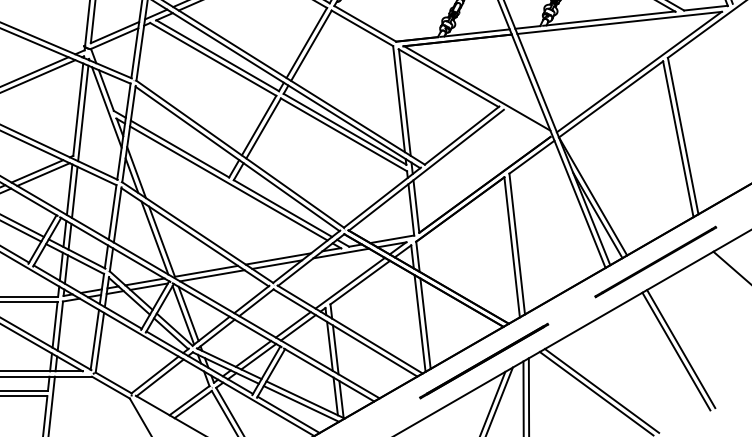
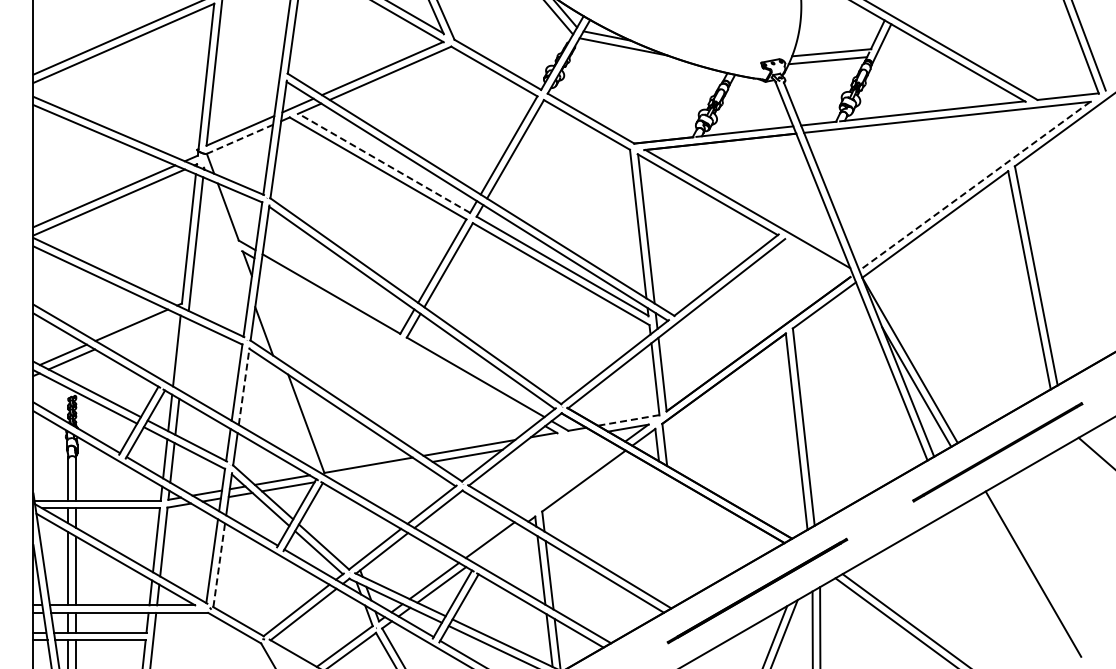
line: (115, 38) -> (240, 139), solid -> dashed
line: (217, 55) -> (383, 163), solid -> dashed
line: (639, 72) -> (974, 186), solid -> dashed
line: (106, 107) -> (228, 235), removed
line: (136, 172) -> (270, 326), removed
line: (43, 174) -> (140, 329), removed
line: (228, 183) -> (399, 342), removed
line: (74, 192) -> (183, 354), removed
line: (117, 214) -> (244, 385), solid -> dashed
line: (155, 237) -> (296, 418), removed
line: (392, 239) -> (628, 420), solid -> dashed
line: (341, 253) -> (557, 440), removed
line: (212, 275) -> (376, 471), removed
line: (349, 282) -> (569, 481), removed
line: (188, 313) -> (343, 524), removed
line: (183, 315) -> (336, 526), removed
line: (419, 323) -> (667, 538), removed
line: (425, 323) -> (675, 538), removed
line: (297, 327) -> (496, 544), removed
line: (100, 342) -> (219, 564), solid -> dashed
line: (676, 351) -> (1026, 577), removed

